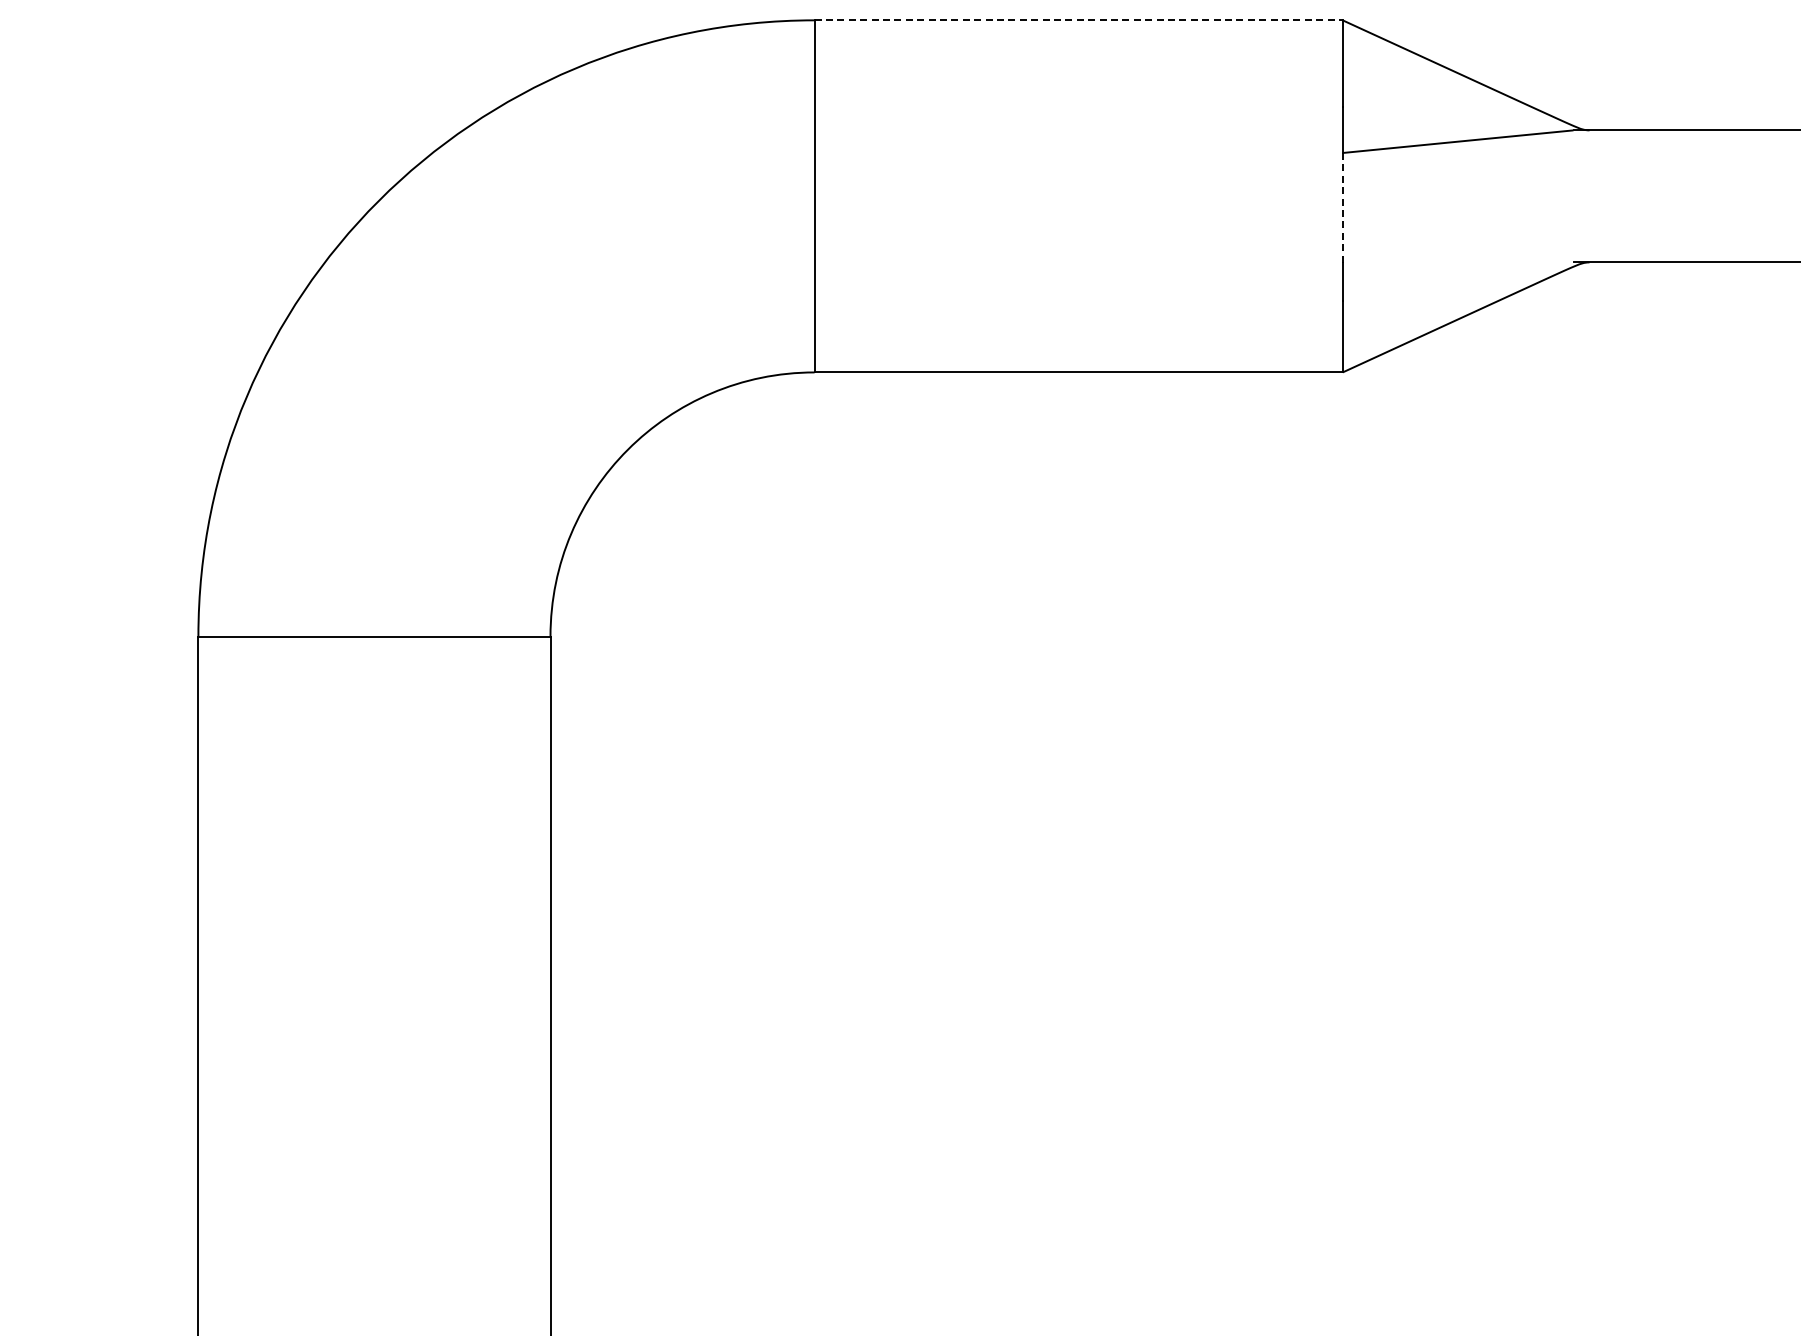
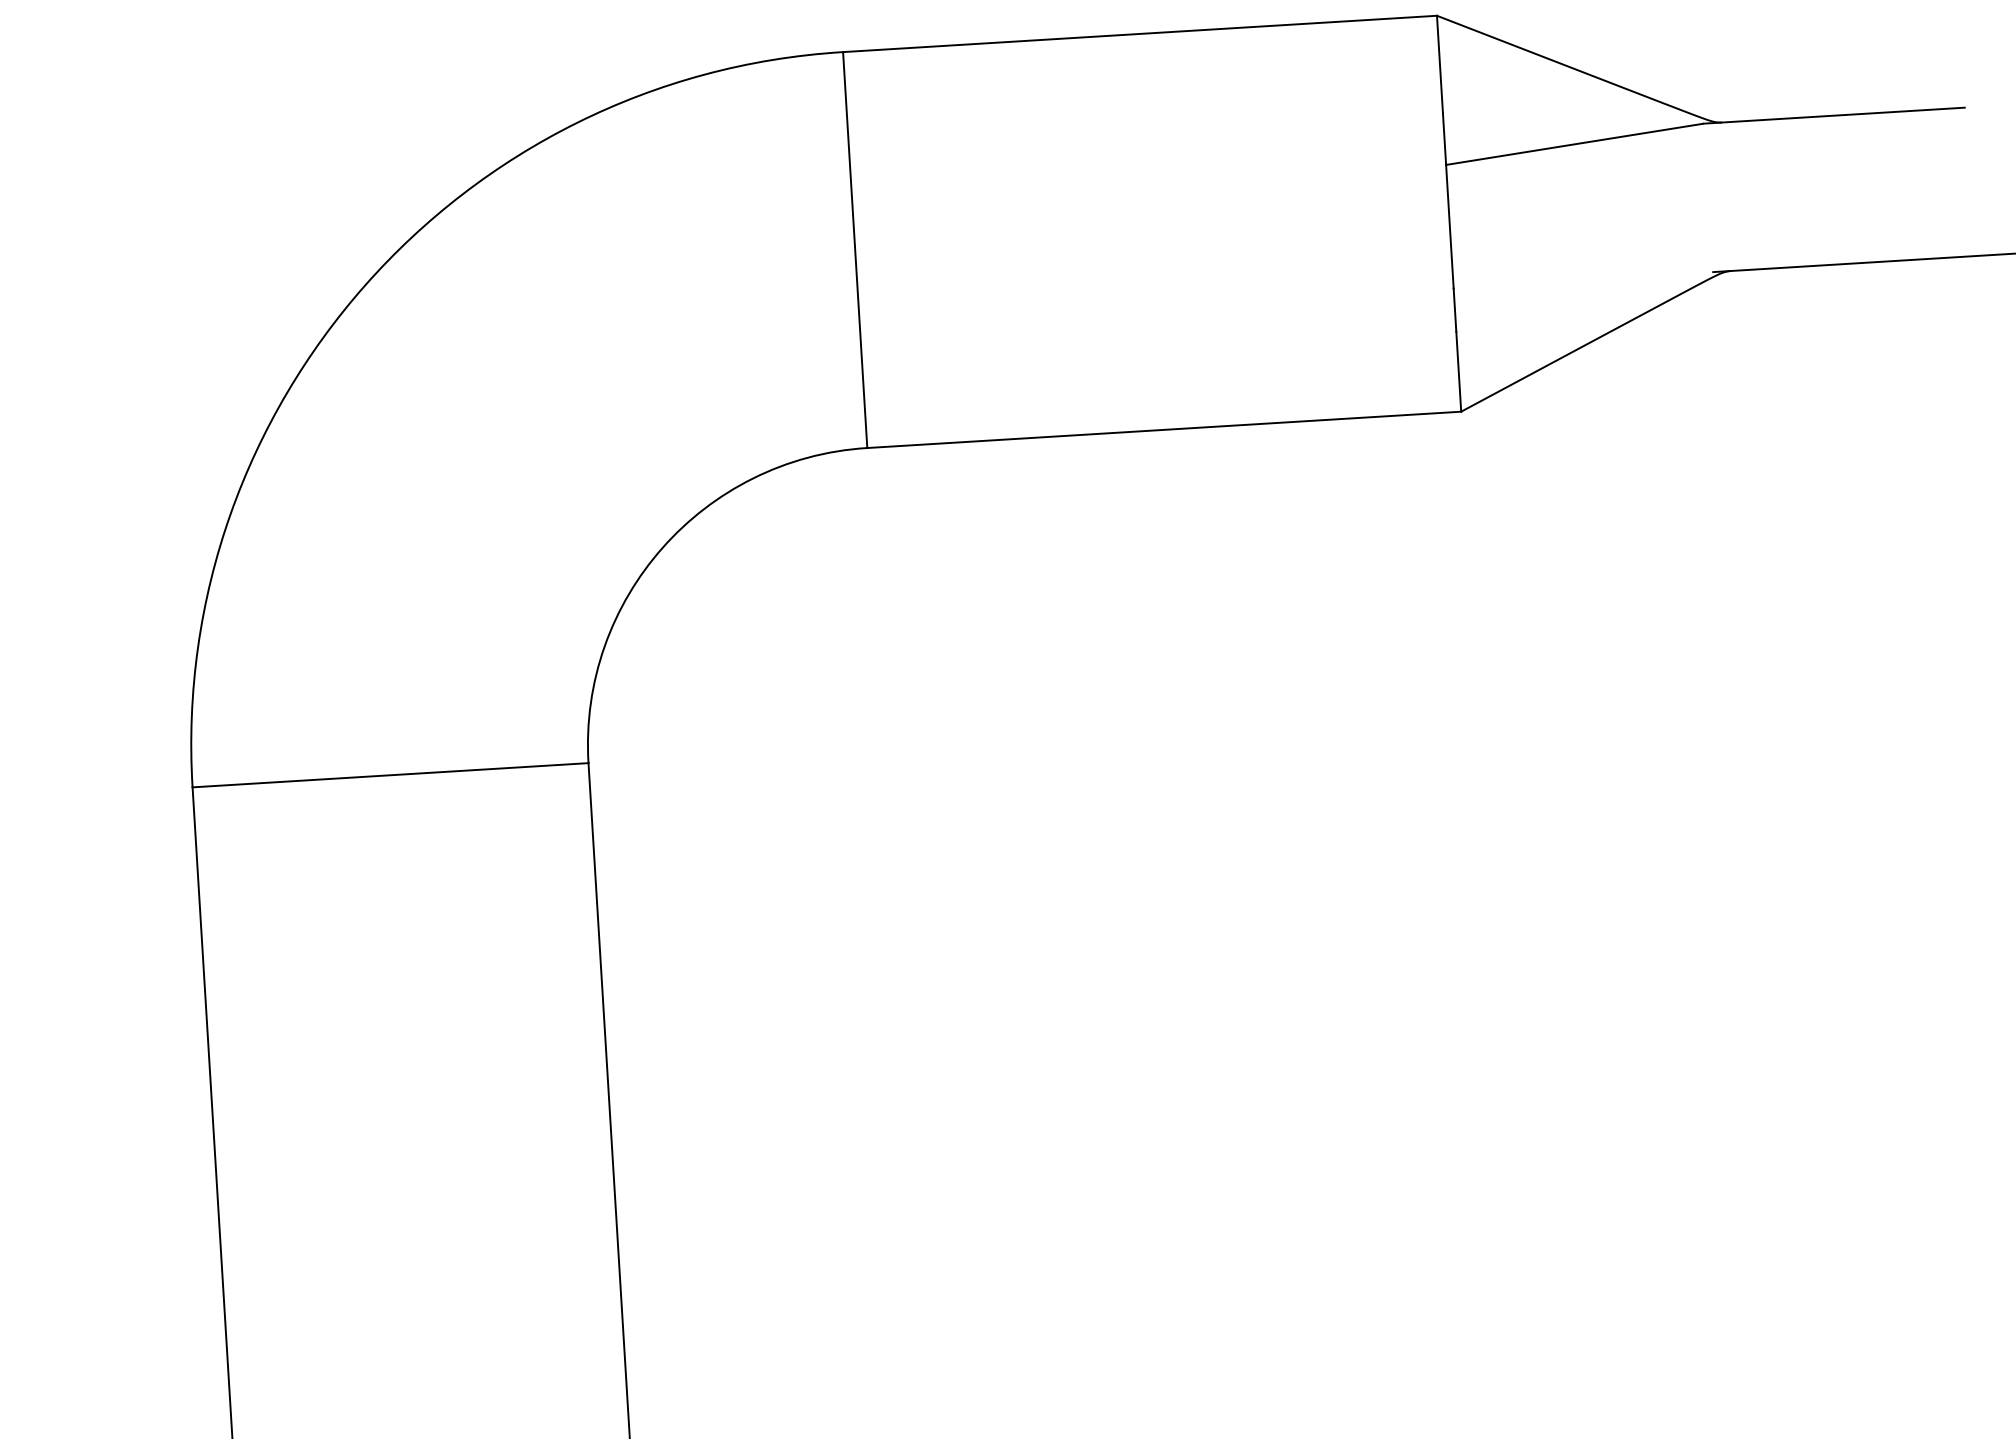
line: (1079, 20) -> (1141, 34), dashed -> solid
line: (1342, 207) -> (1449, 226), dashed -> solid

